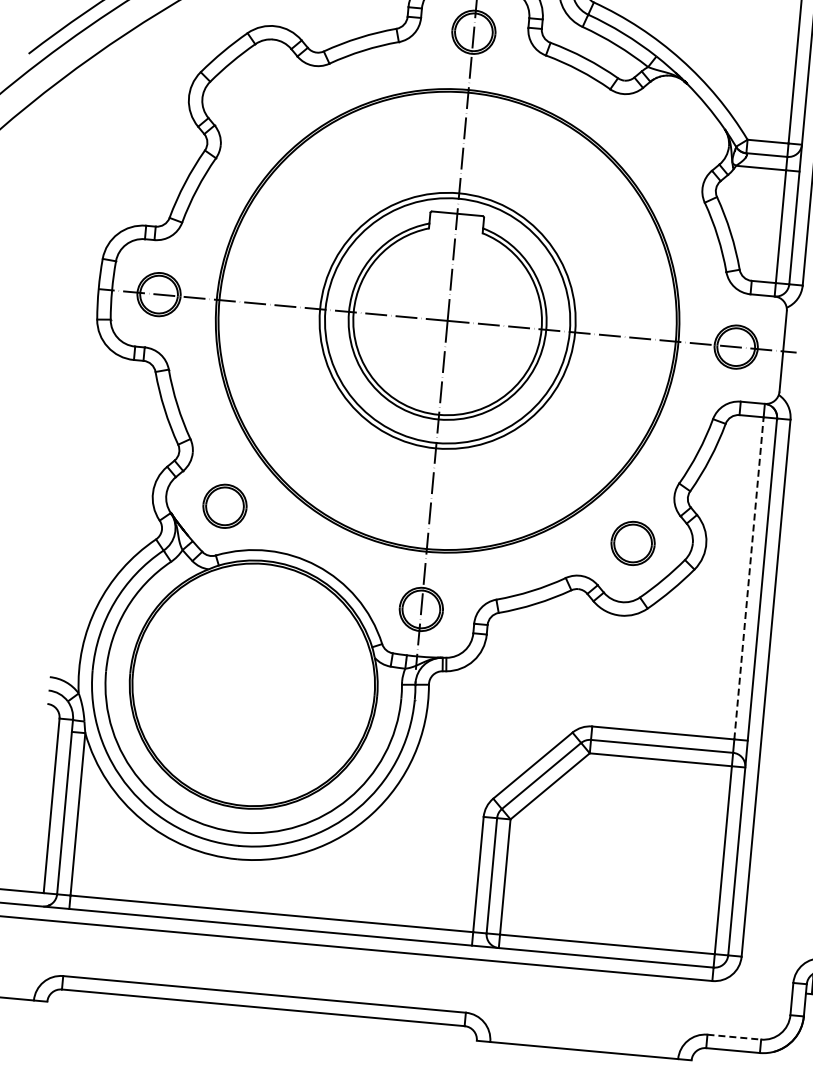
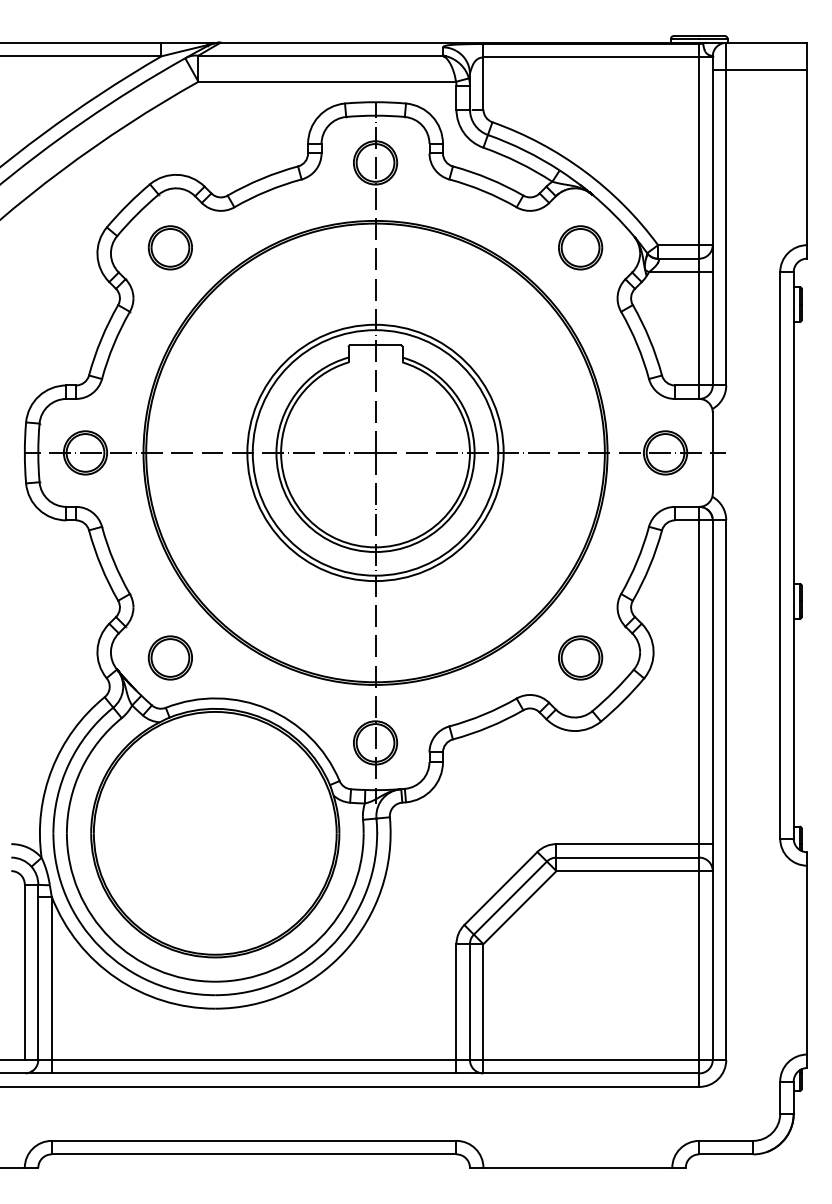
part: (261, 97) -> (169, 247), added
part: (670, 135) -> (580, 247), added
line: (749, 578) -> (699, 682), dashed -> solid
line: (734, 1036) -> (726, 1140), dashed -> solid

